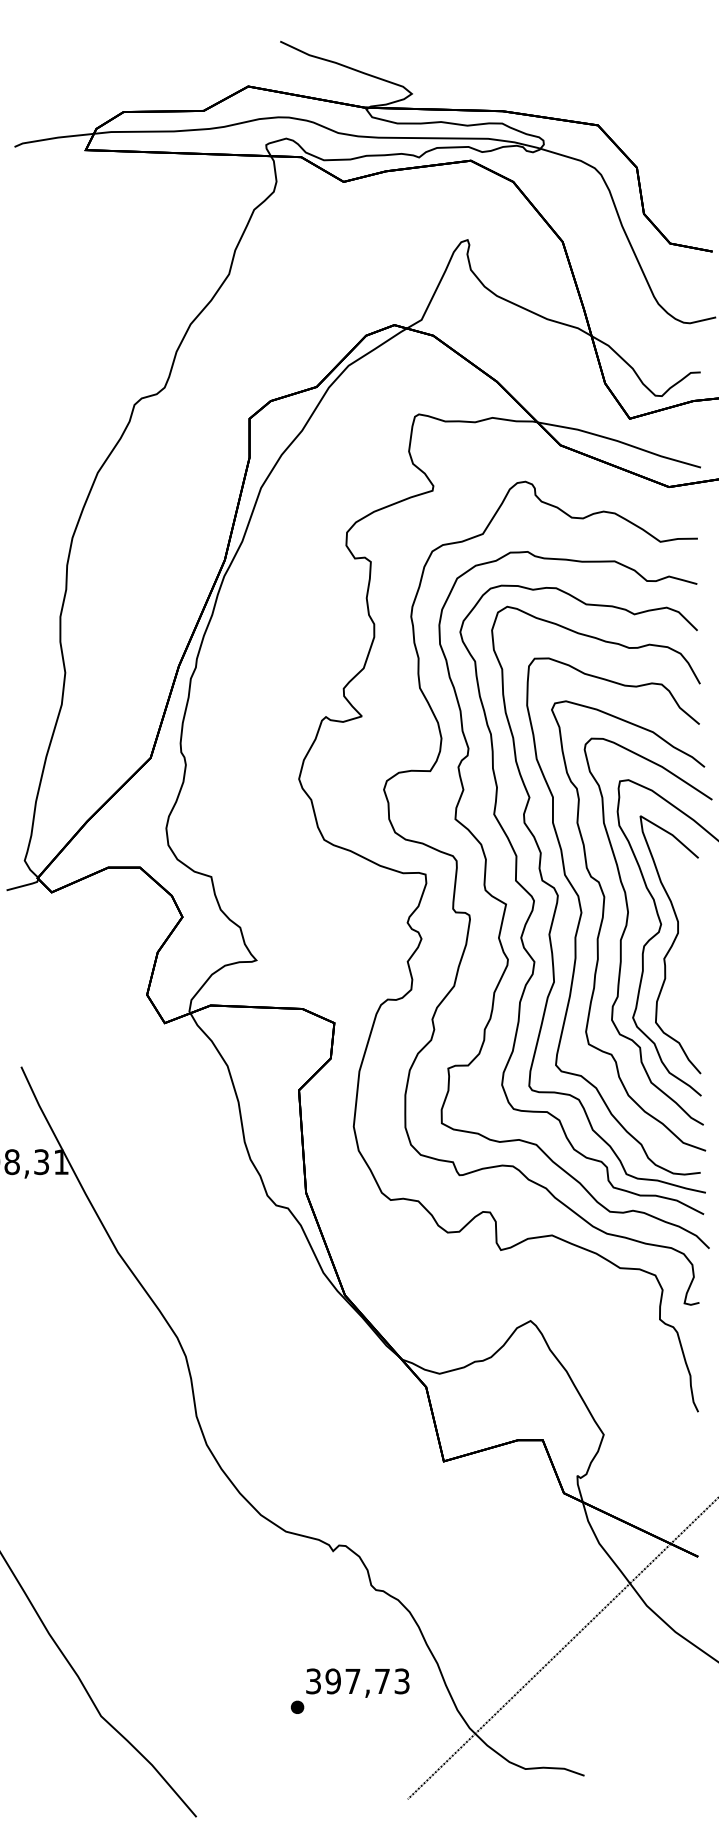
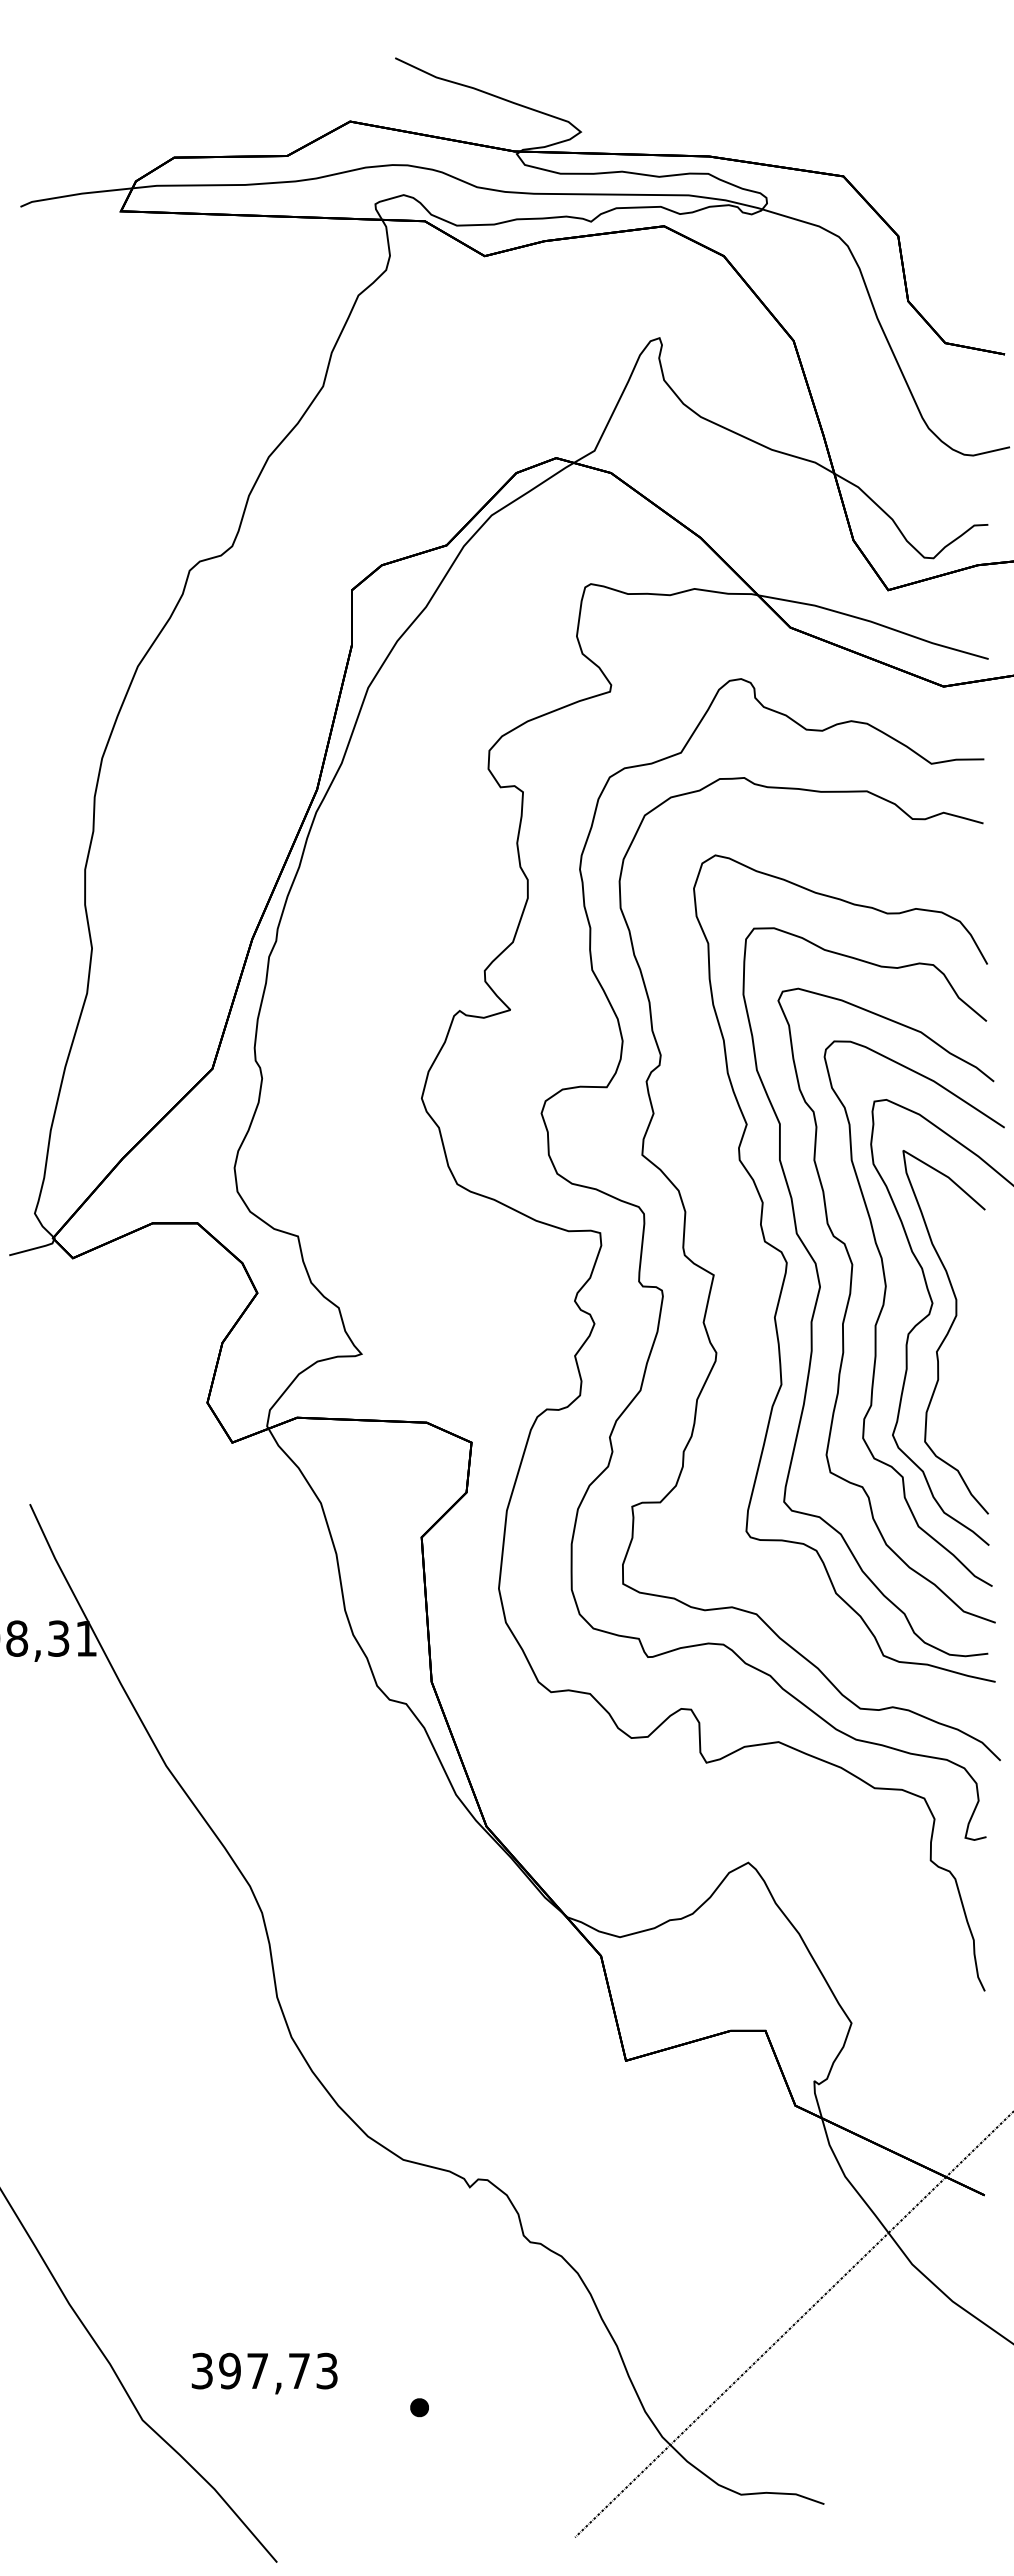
part: (534, 901) -> (754, 1270), removed
text: (357, 1683) -> (264, 2373), moved

